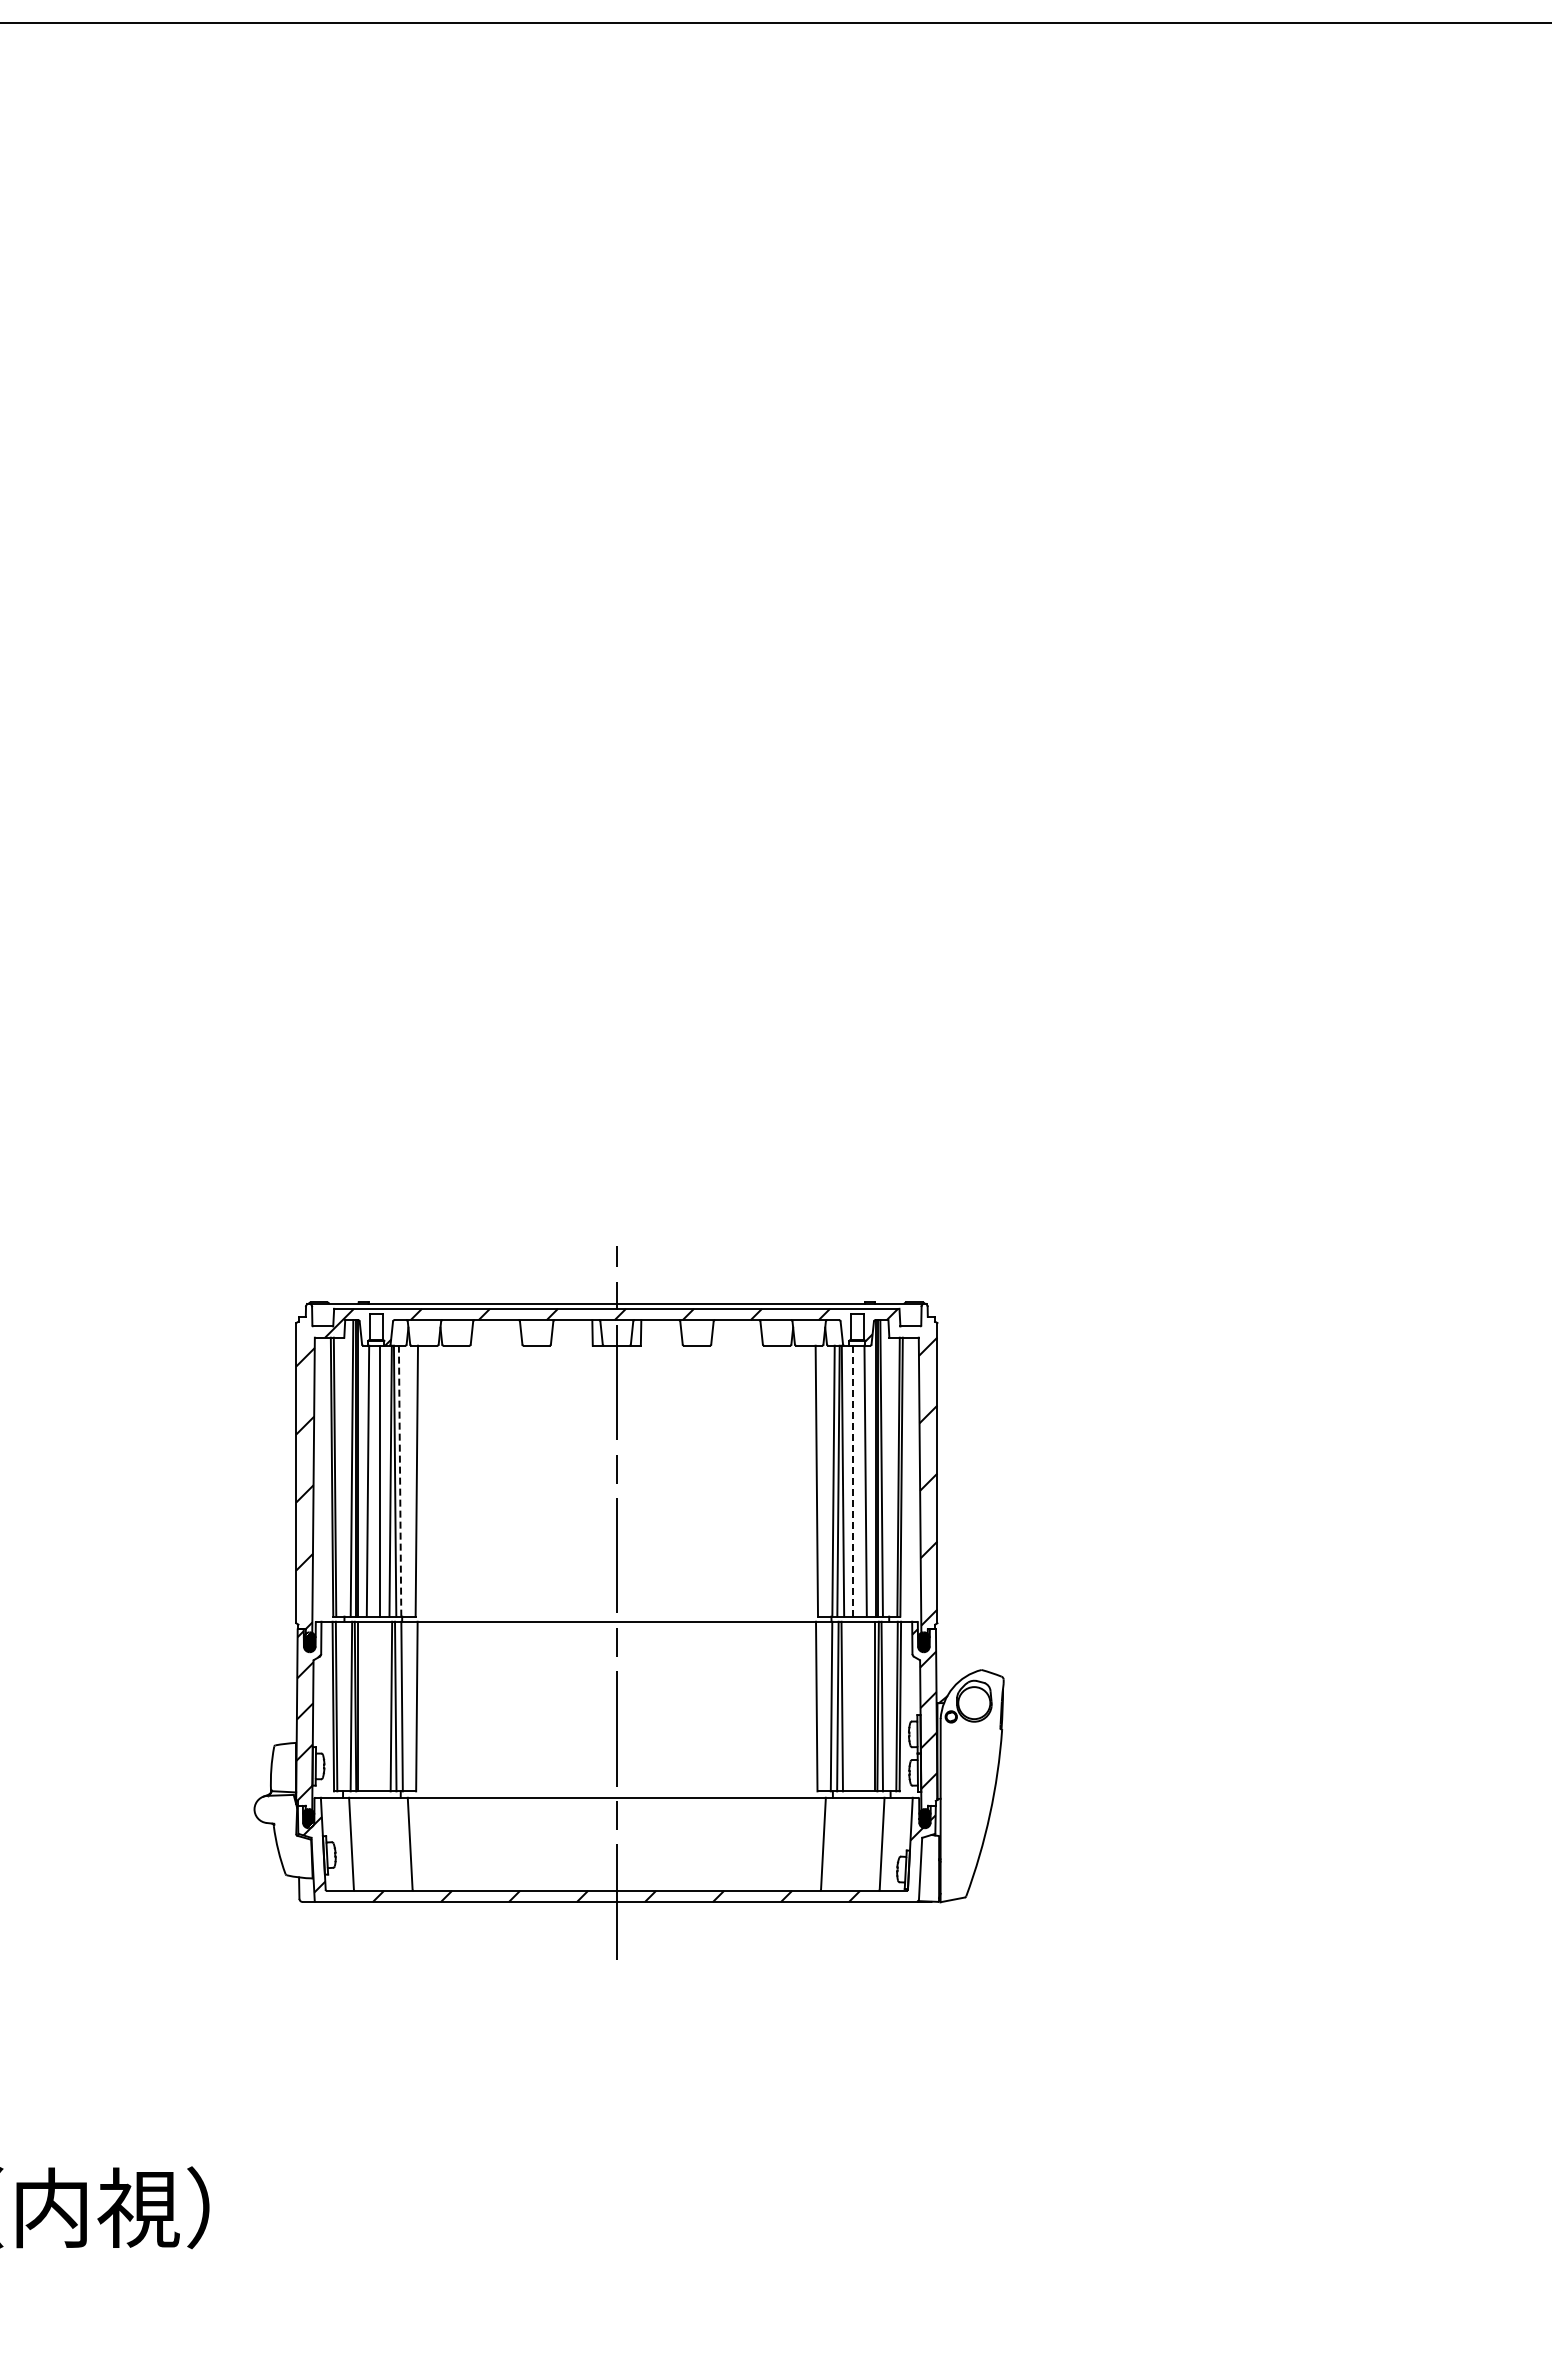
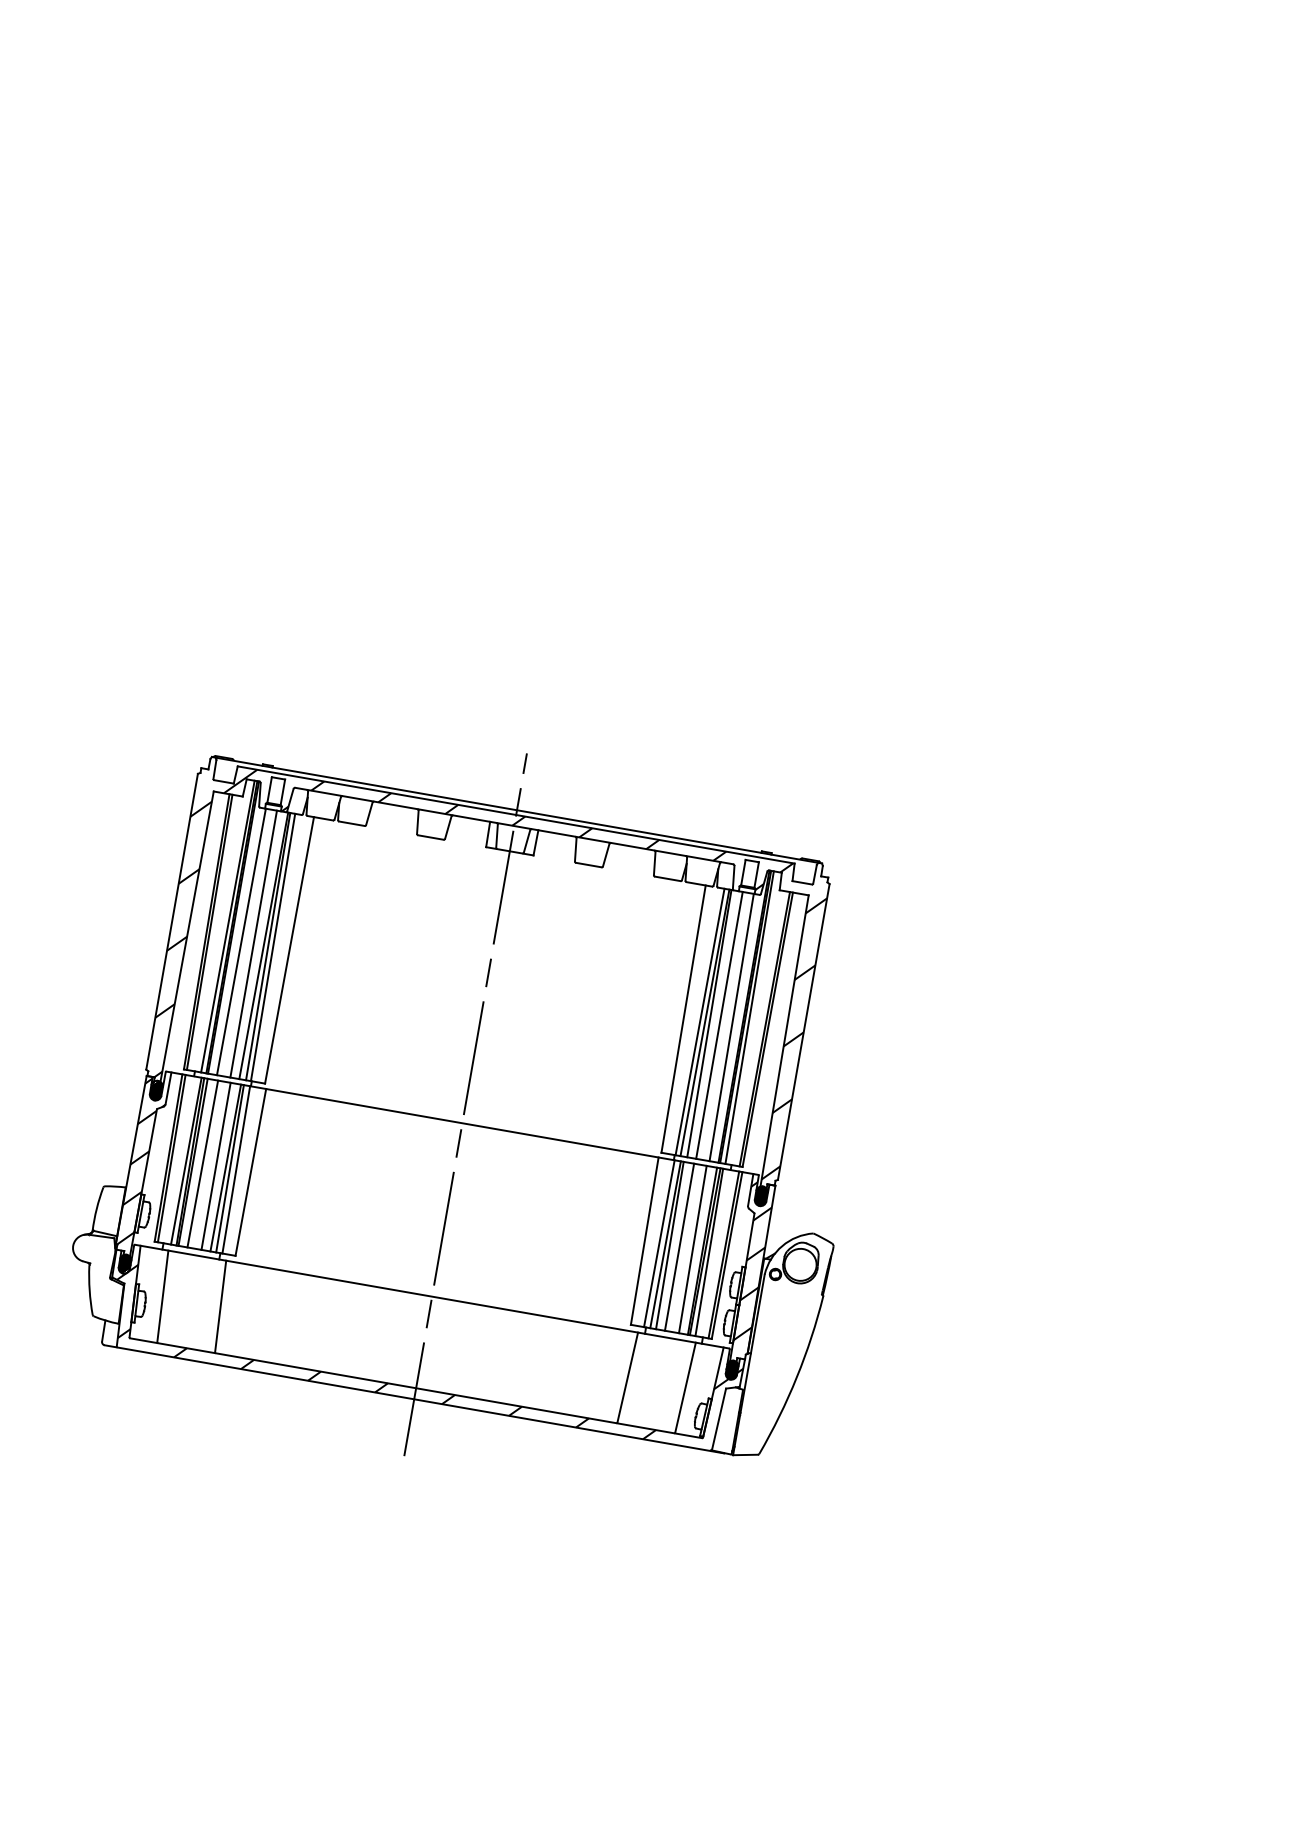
line: (400, 1480) -> (273, 946), dashed -> solid
line: (853, 1480) -> (719, 1024), dashed -> solid
line: (367, 1706) -> (202, 1163), added
line: (381, 1706) -> (216, 1166), added
line: (852, 1706) -> (679, 1247), added
line: (865, 1706) -> (692, 1249), added

